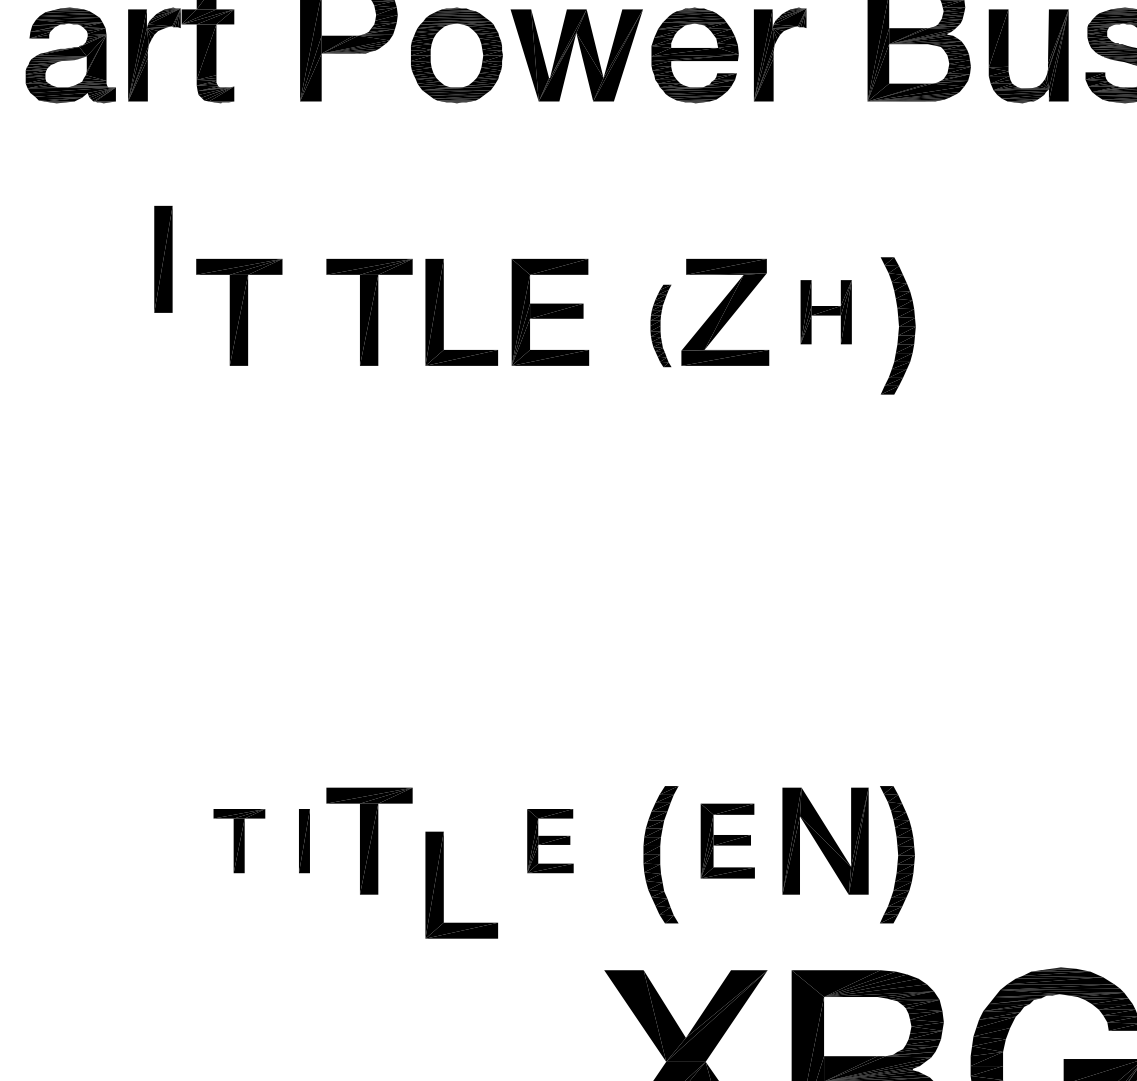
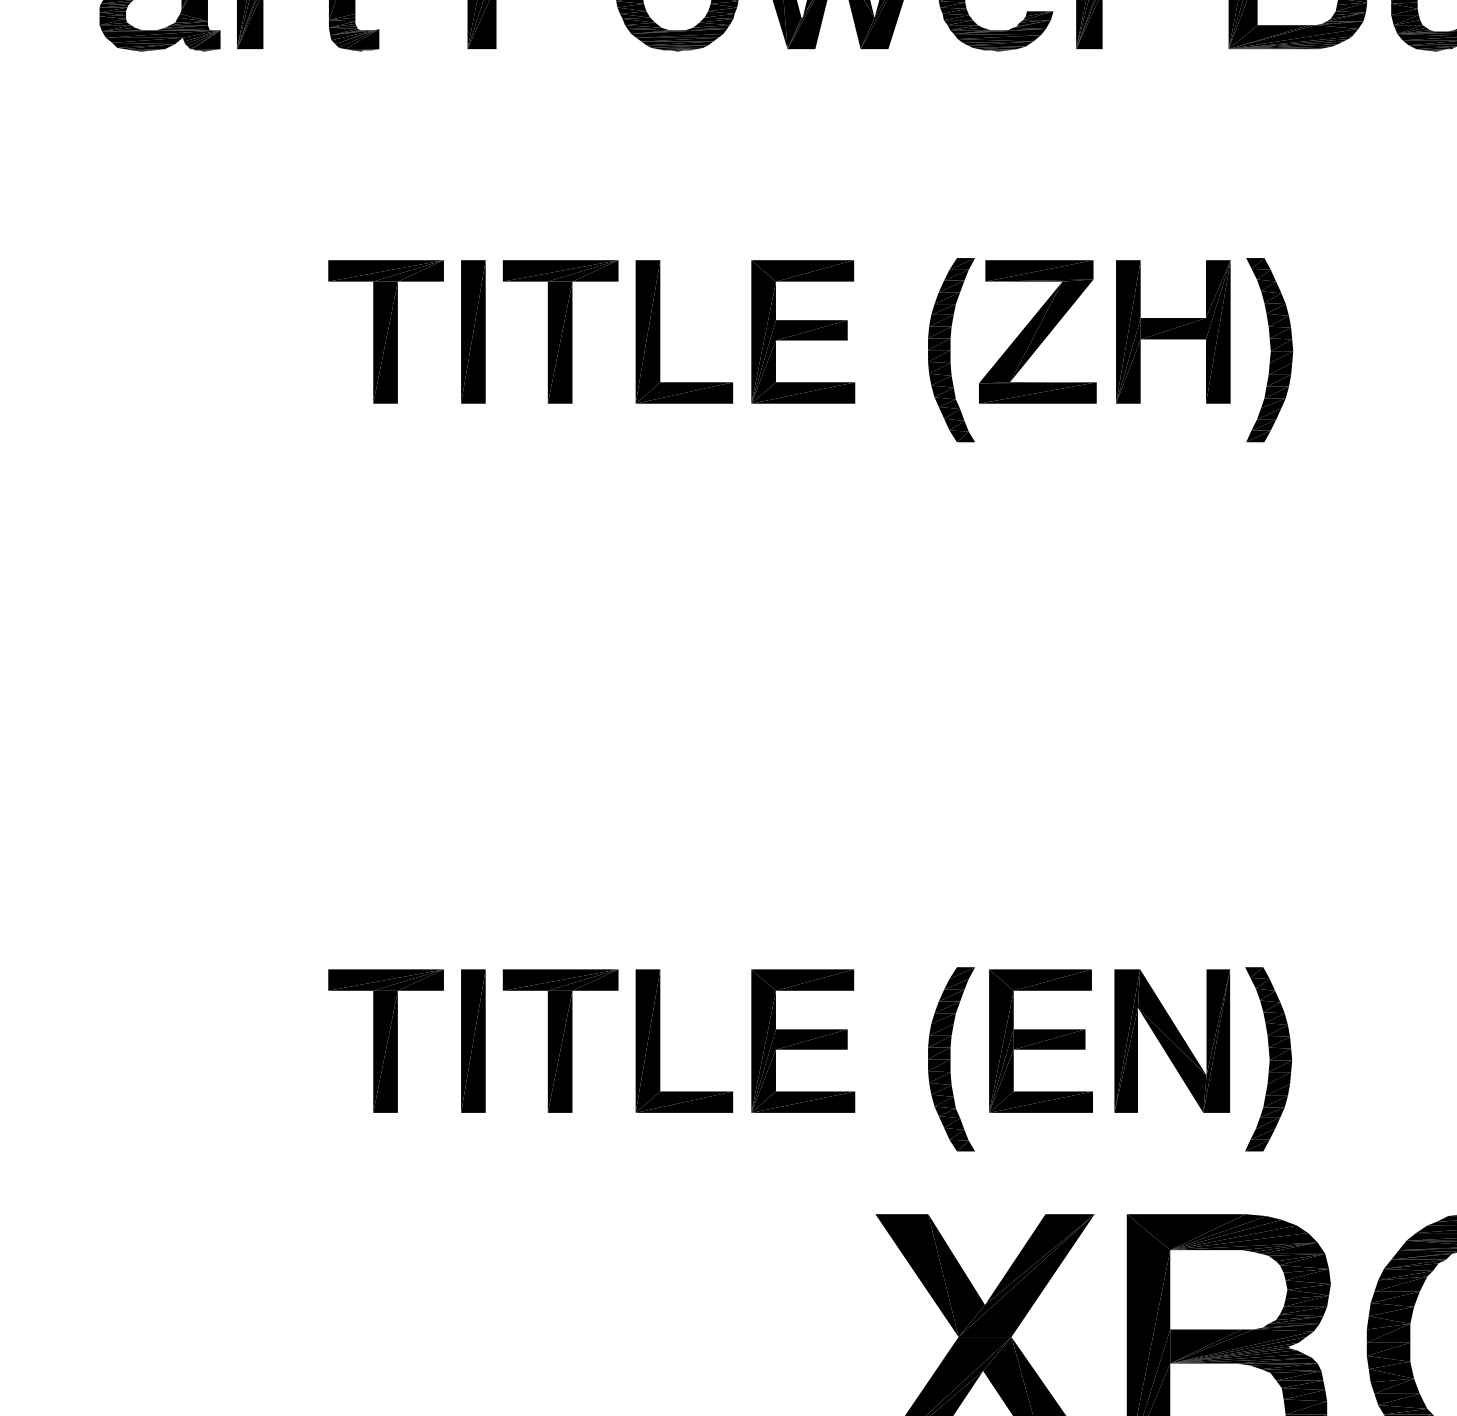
part: (163, 258) -> (473, 330), moved
part: (825, 311) -> (1172, 330), size x1.67
part: (660, 325) -> (950, 349), size x1.67
part: (239, 840) -> (386, 1040), size x1.67
part: (304, 840) -> (473, 1040), size x1.67
part: (550, 840) -> (803, 1040), size x1.67
part: (727, 840) -> (1040, 1040), size x1.43
part: (443, 884) -> (659, 1040), moved

